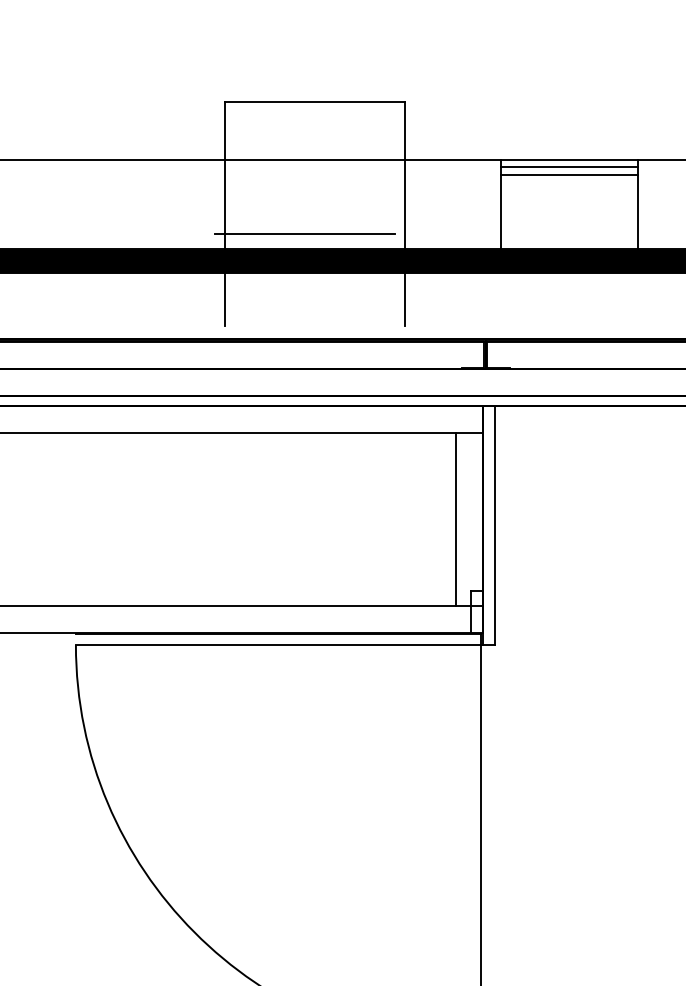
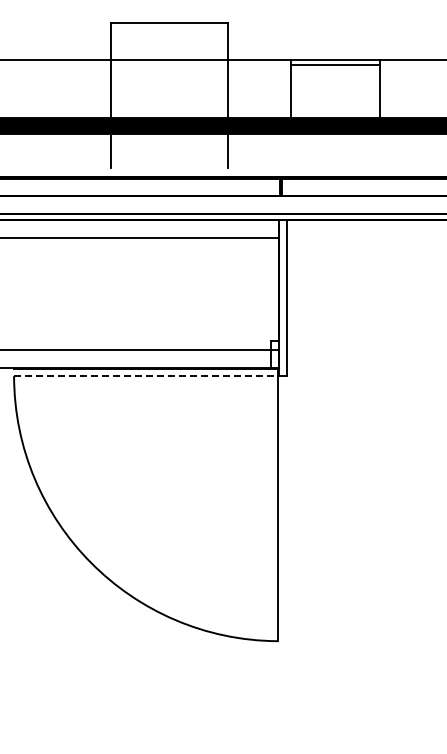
line: (569, 174) -> (335, 69), removed
line: (303, 234) -> (162, 108), removed
line: (455, 518) -> (261, 293), removed
line: (277, 645) -> (145, 376), solid -> dashed

